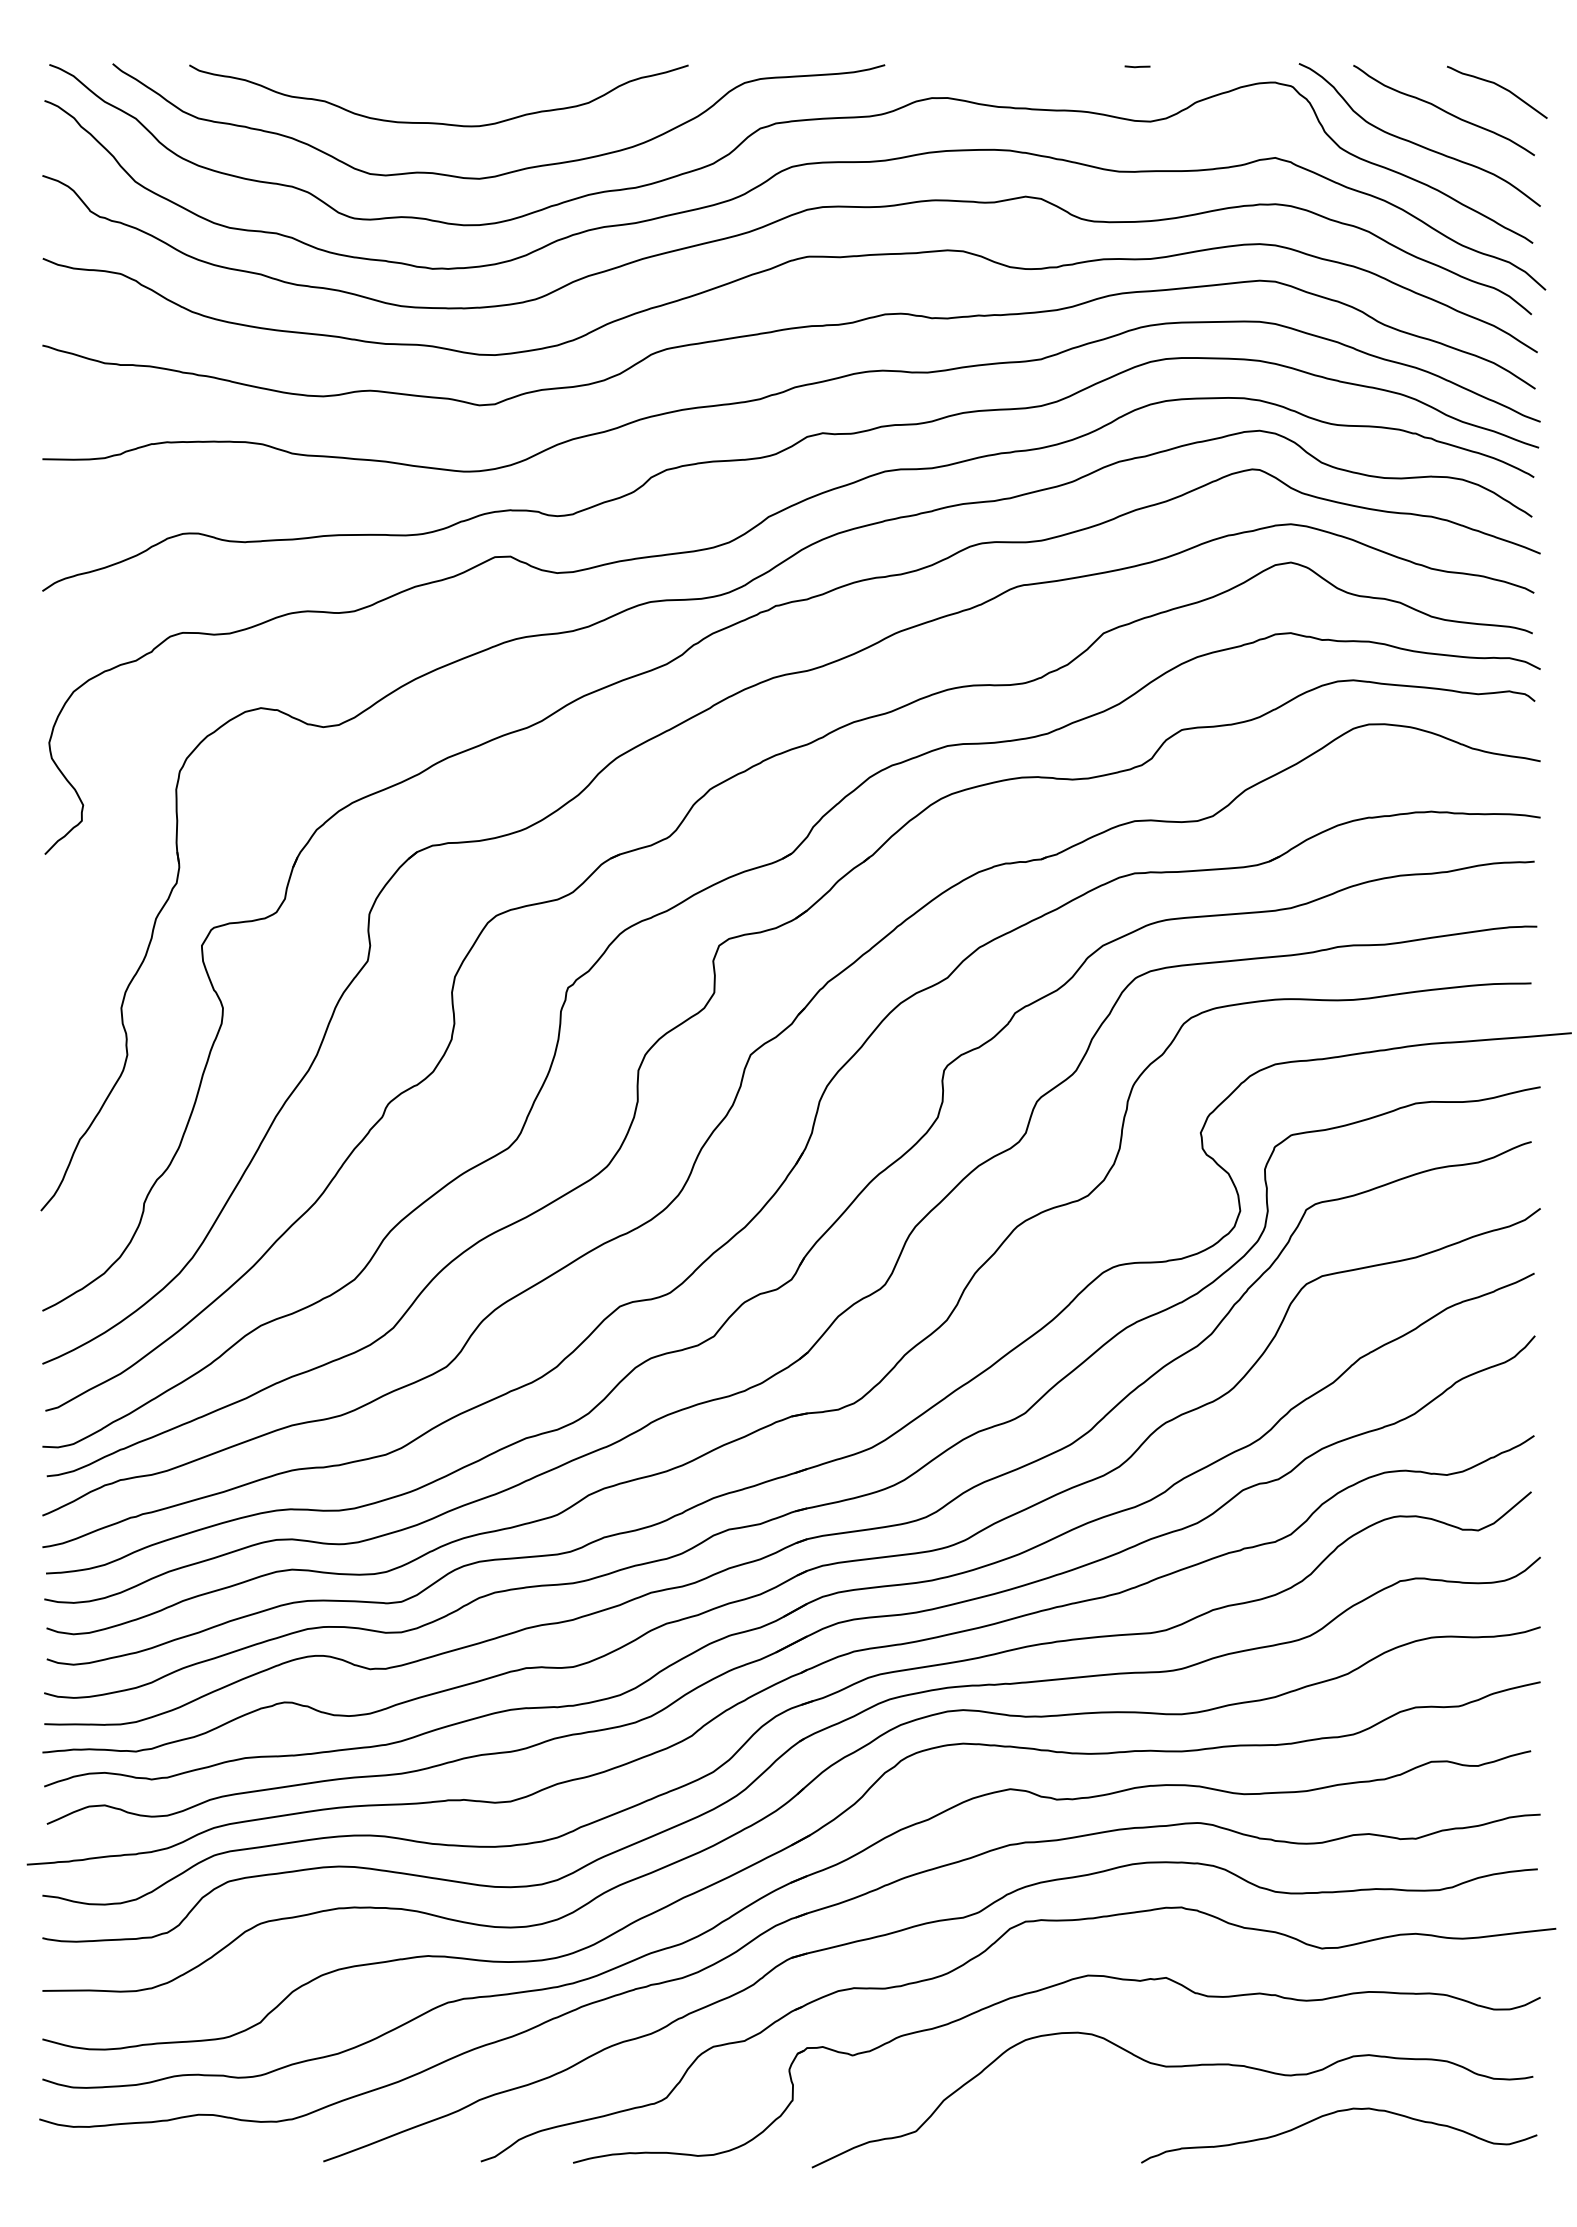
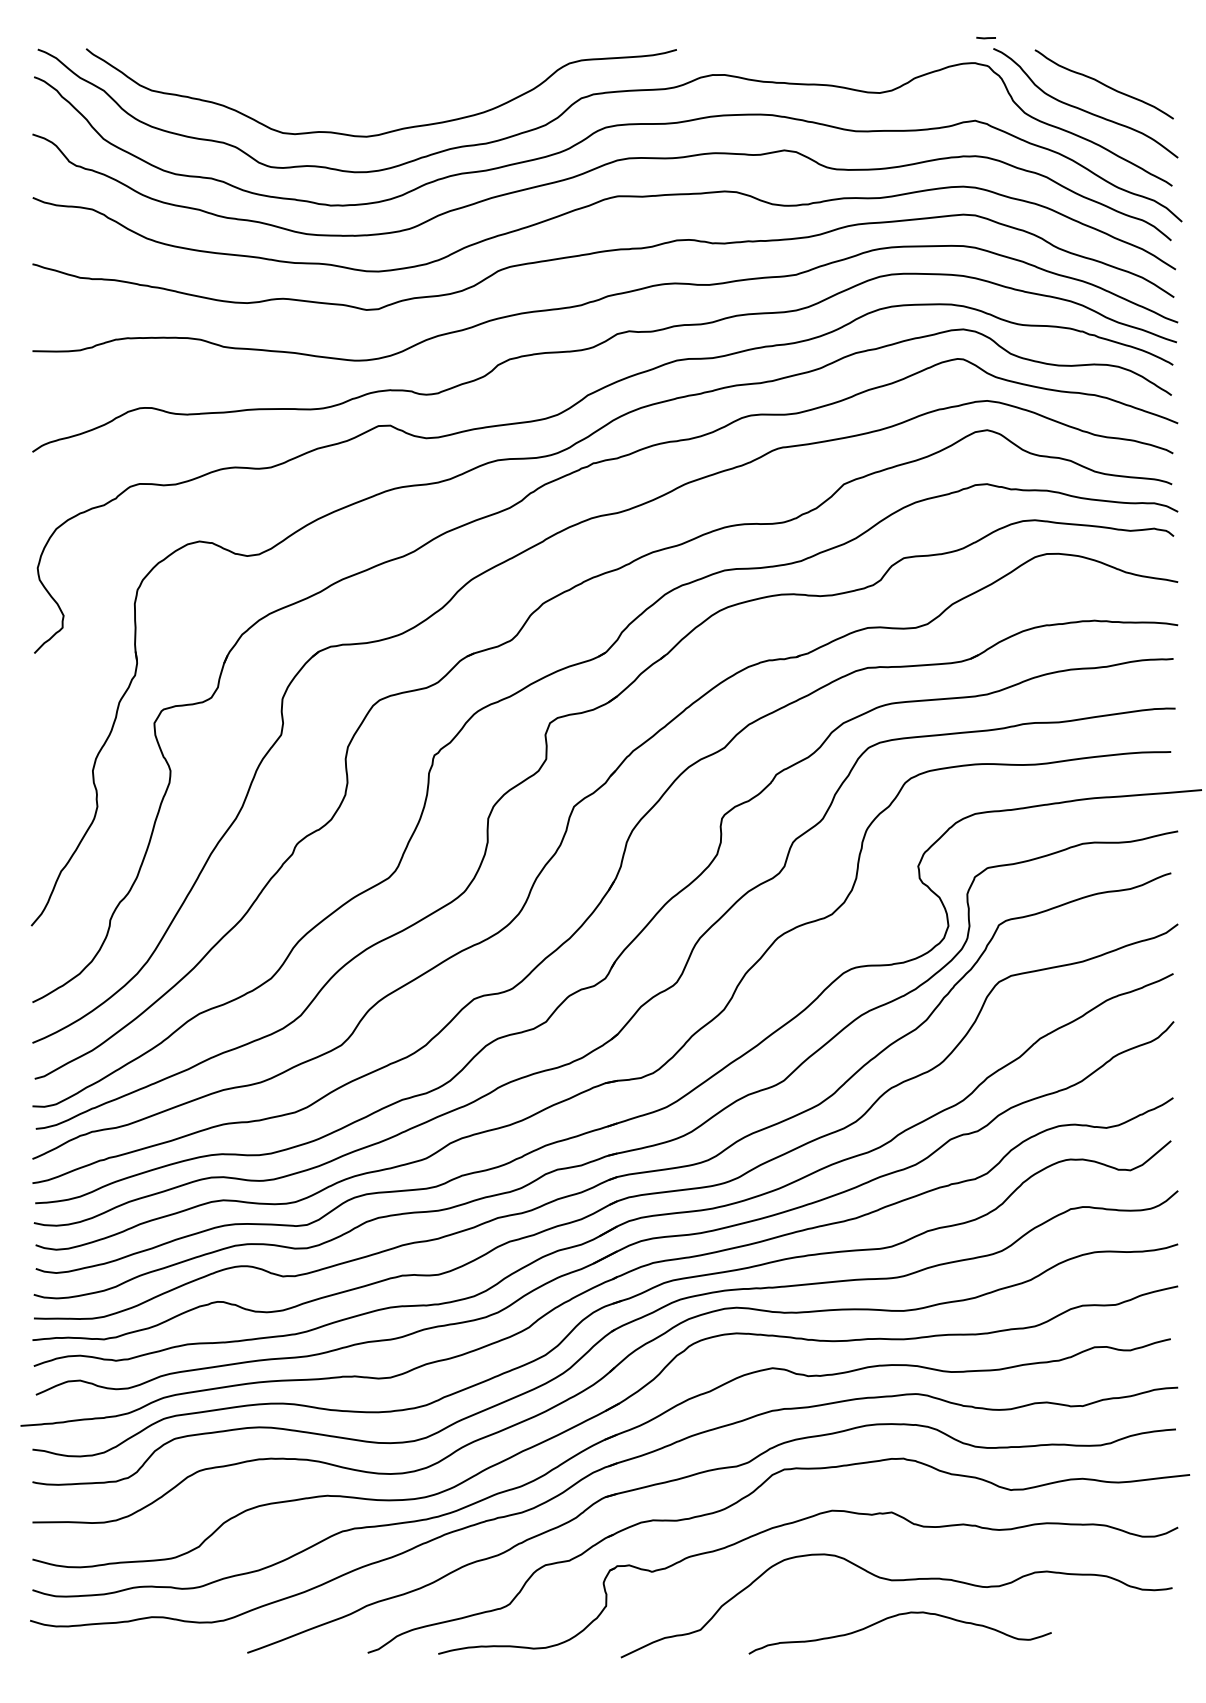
line: (1137, 66) -> (986, 37), moved
curve: (1498, 86) -> (1145, 66), removed
curve: (438, 122) -> (335, 93), removed
curve: (1335, 2113) -> (897, 1616), moved

